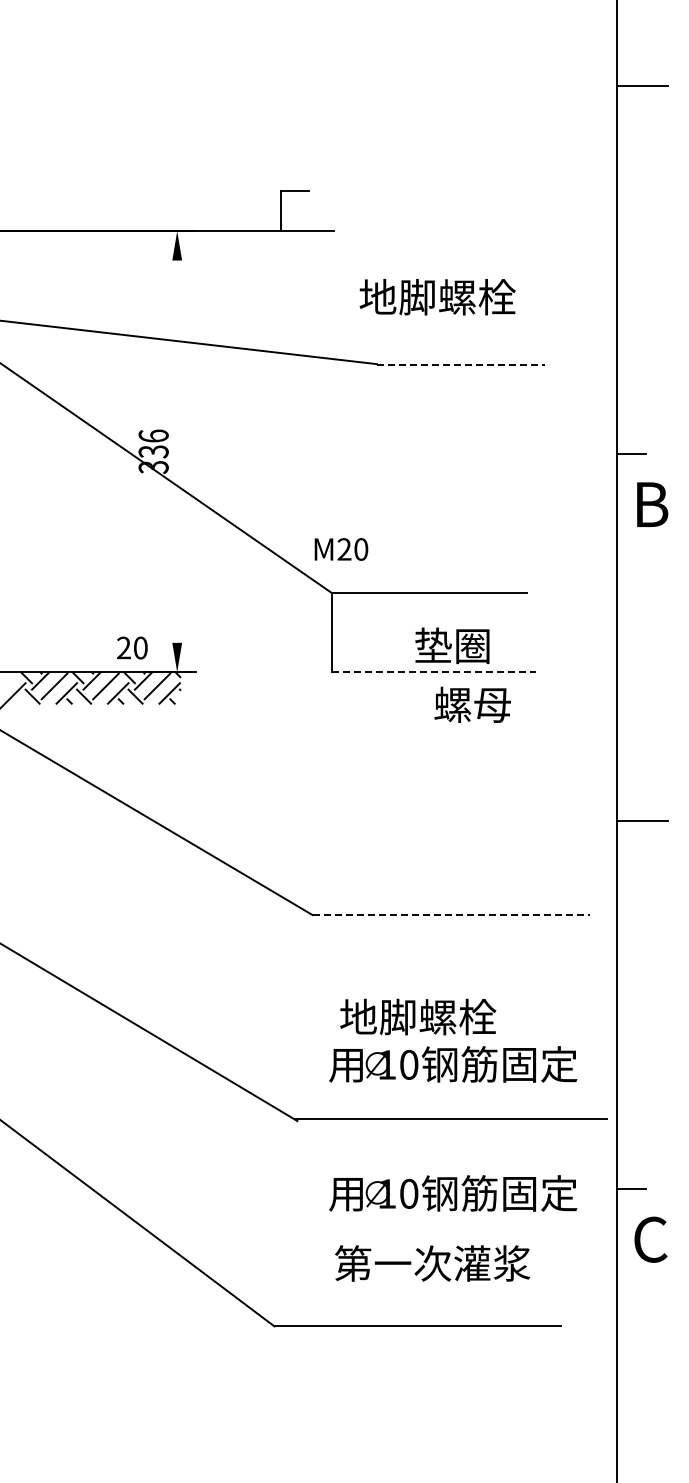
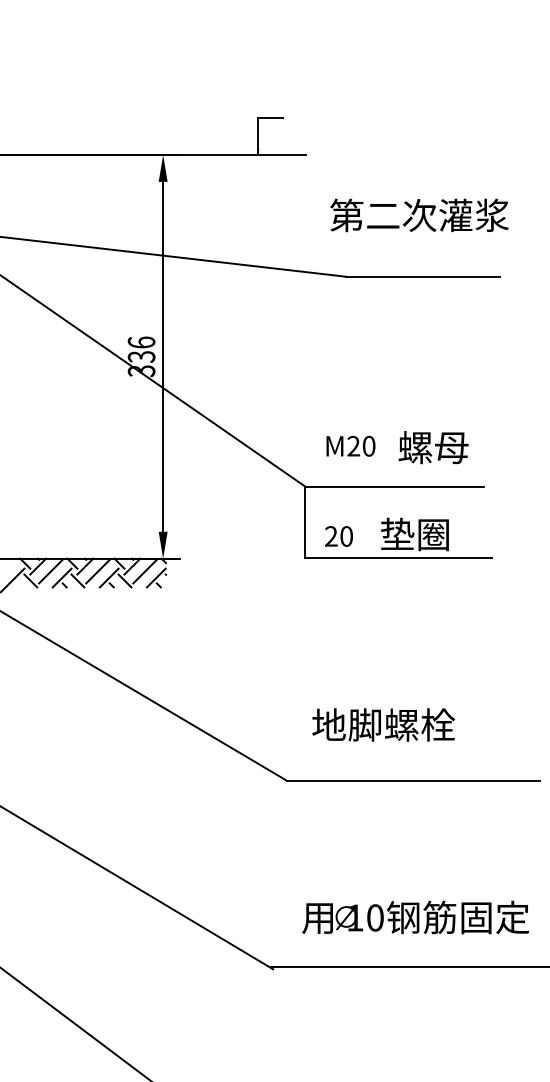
text: (456, 296) -> (418, 214), 地脚螺栓 -> 第二次灌浆
line: (461, 364) -> (423, 277), dashed -> solid
line: (177, 451) -> (163, 356), added
text: (341, 549) -> (350, 446), moved
text: (132, 647) -> (339, 535), moved
line: (434, 671) -> (398, 557), dashed -> solid
text: (472, 704) -> (433, 447), moved
line: (451, 915) -> (414, 781), dashed -> solid
text: (418, 1016) -> (383, 724), moved
part: (453, 1193) -> (415, 1035), removed

